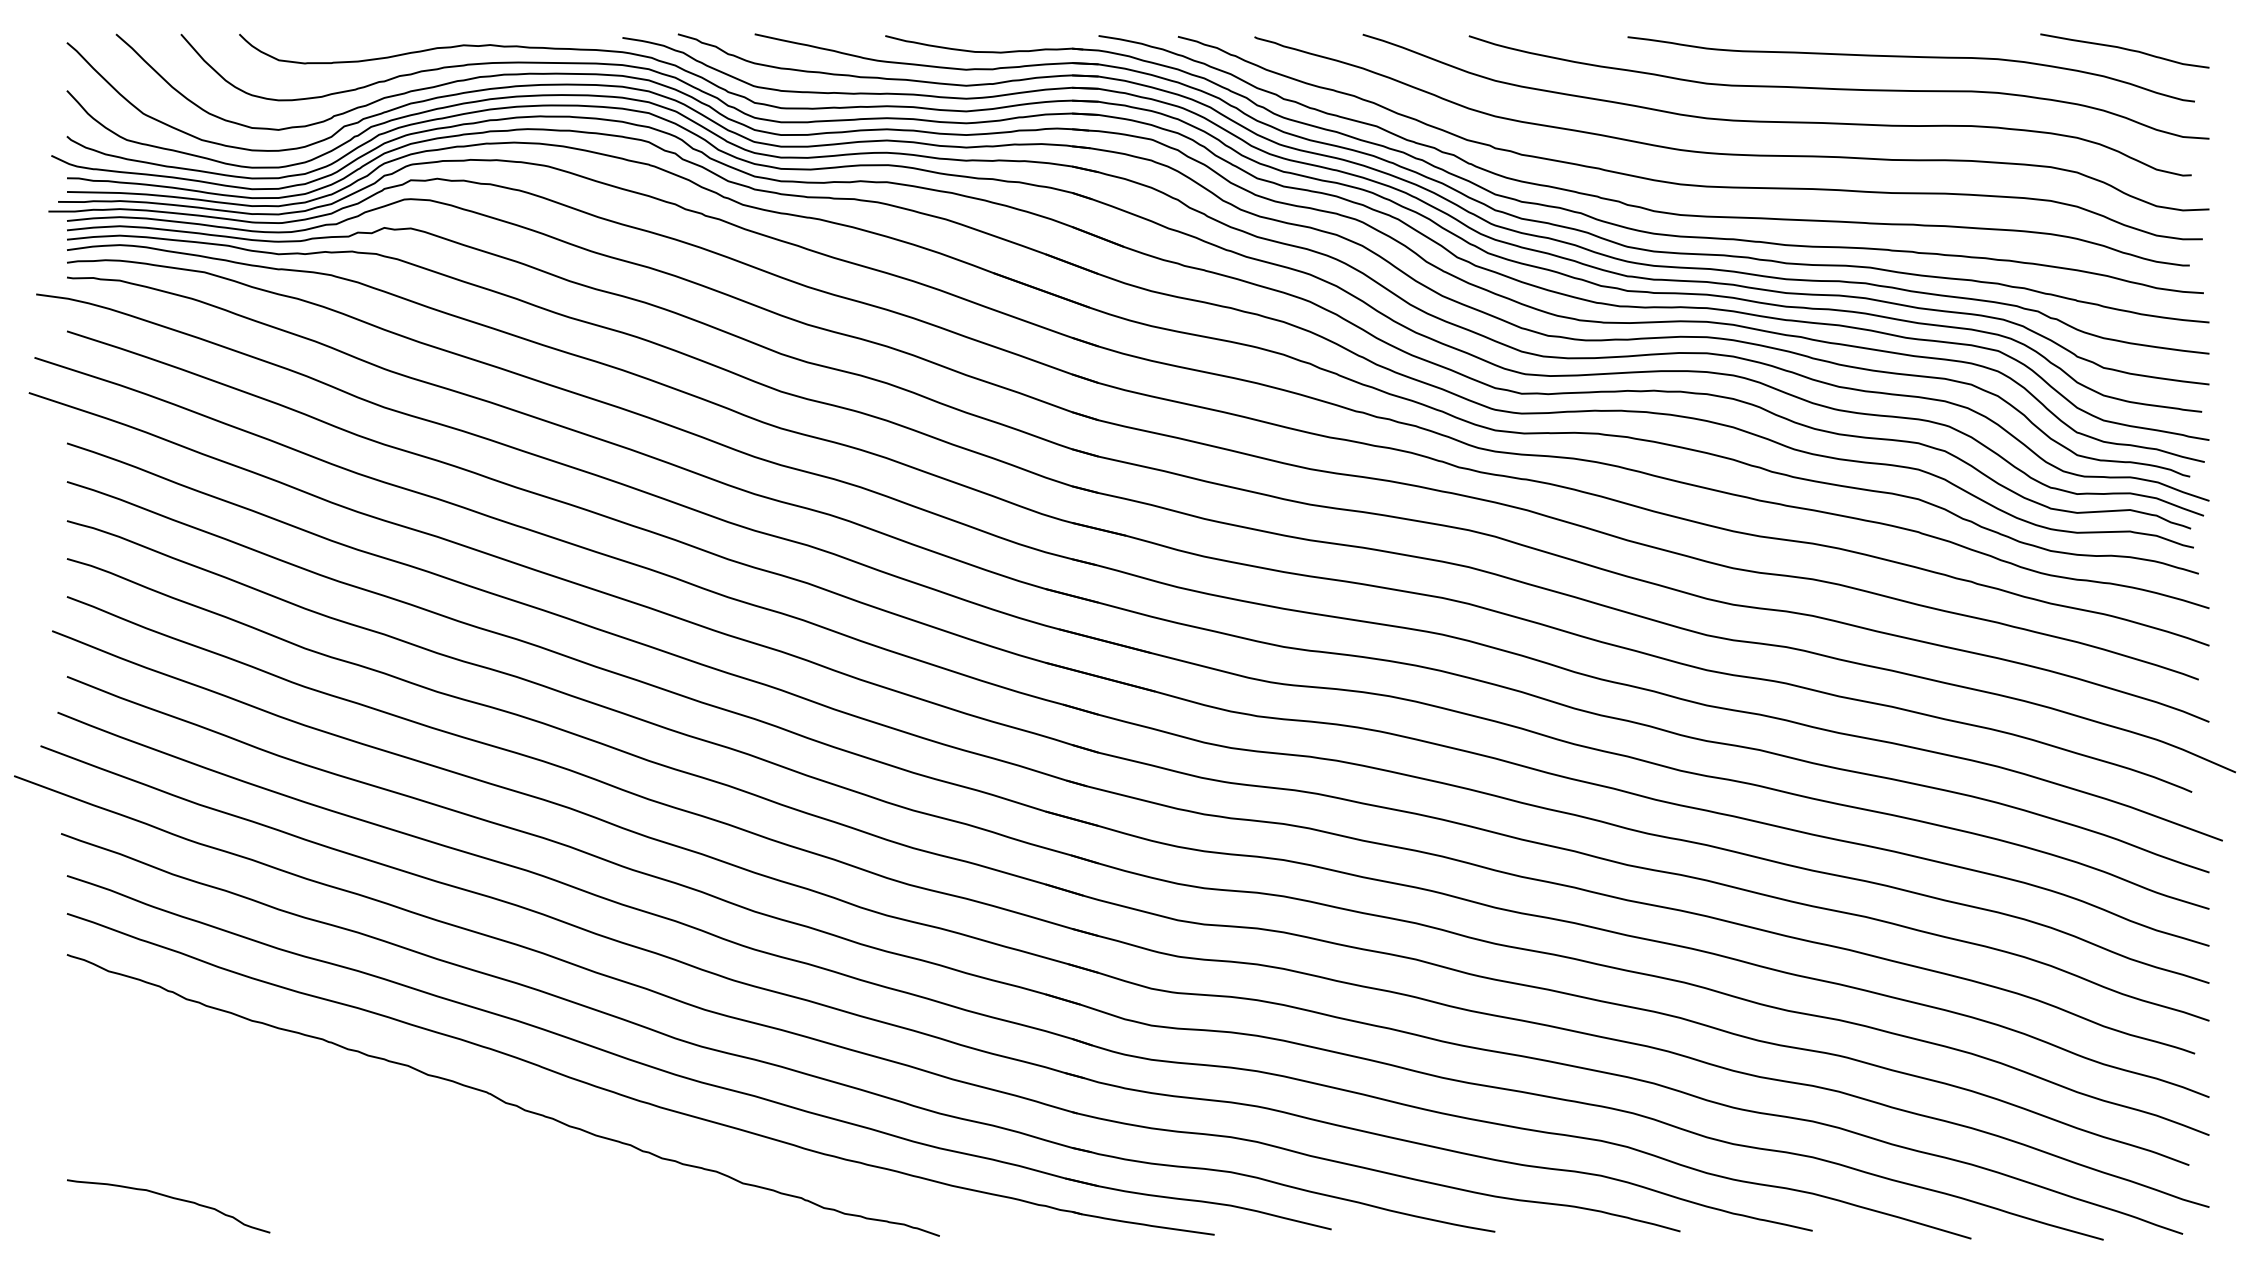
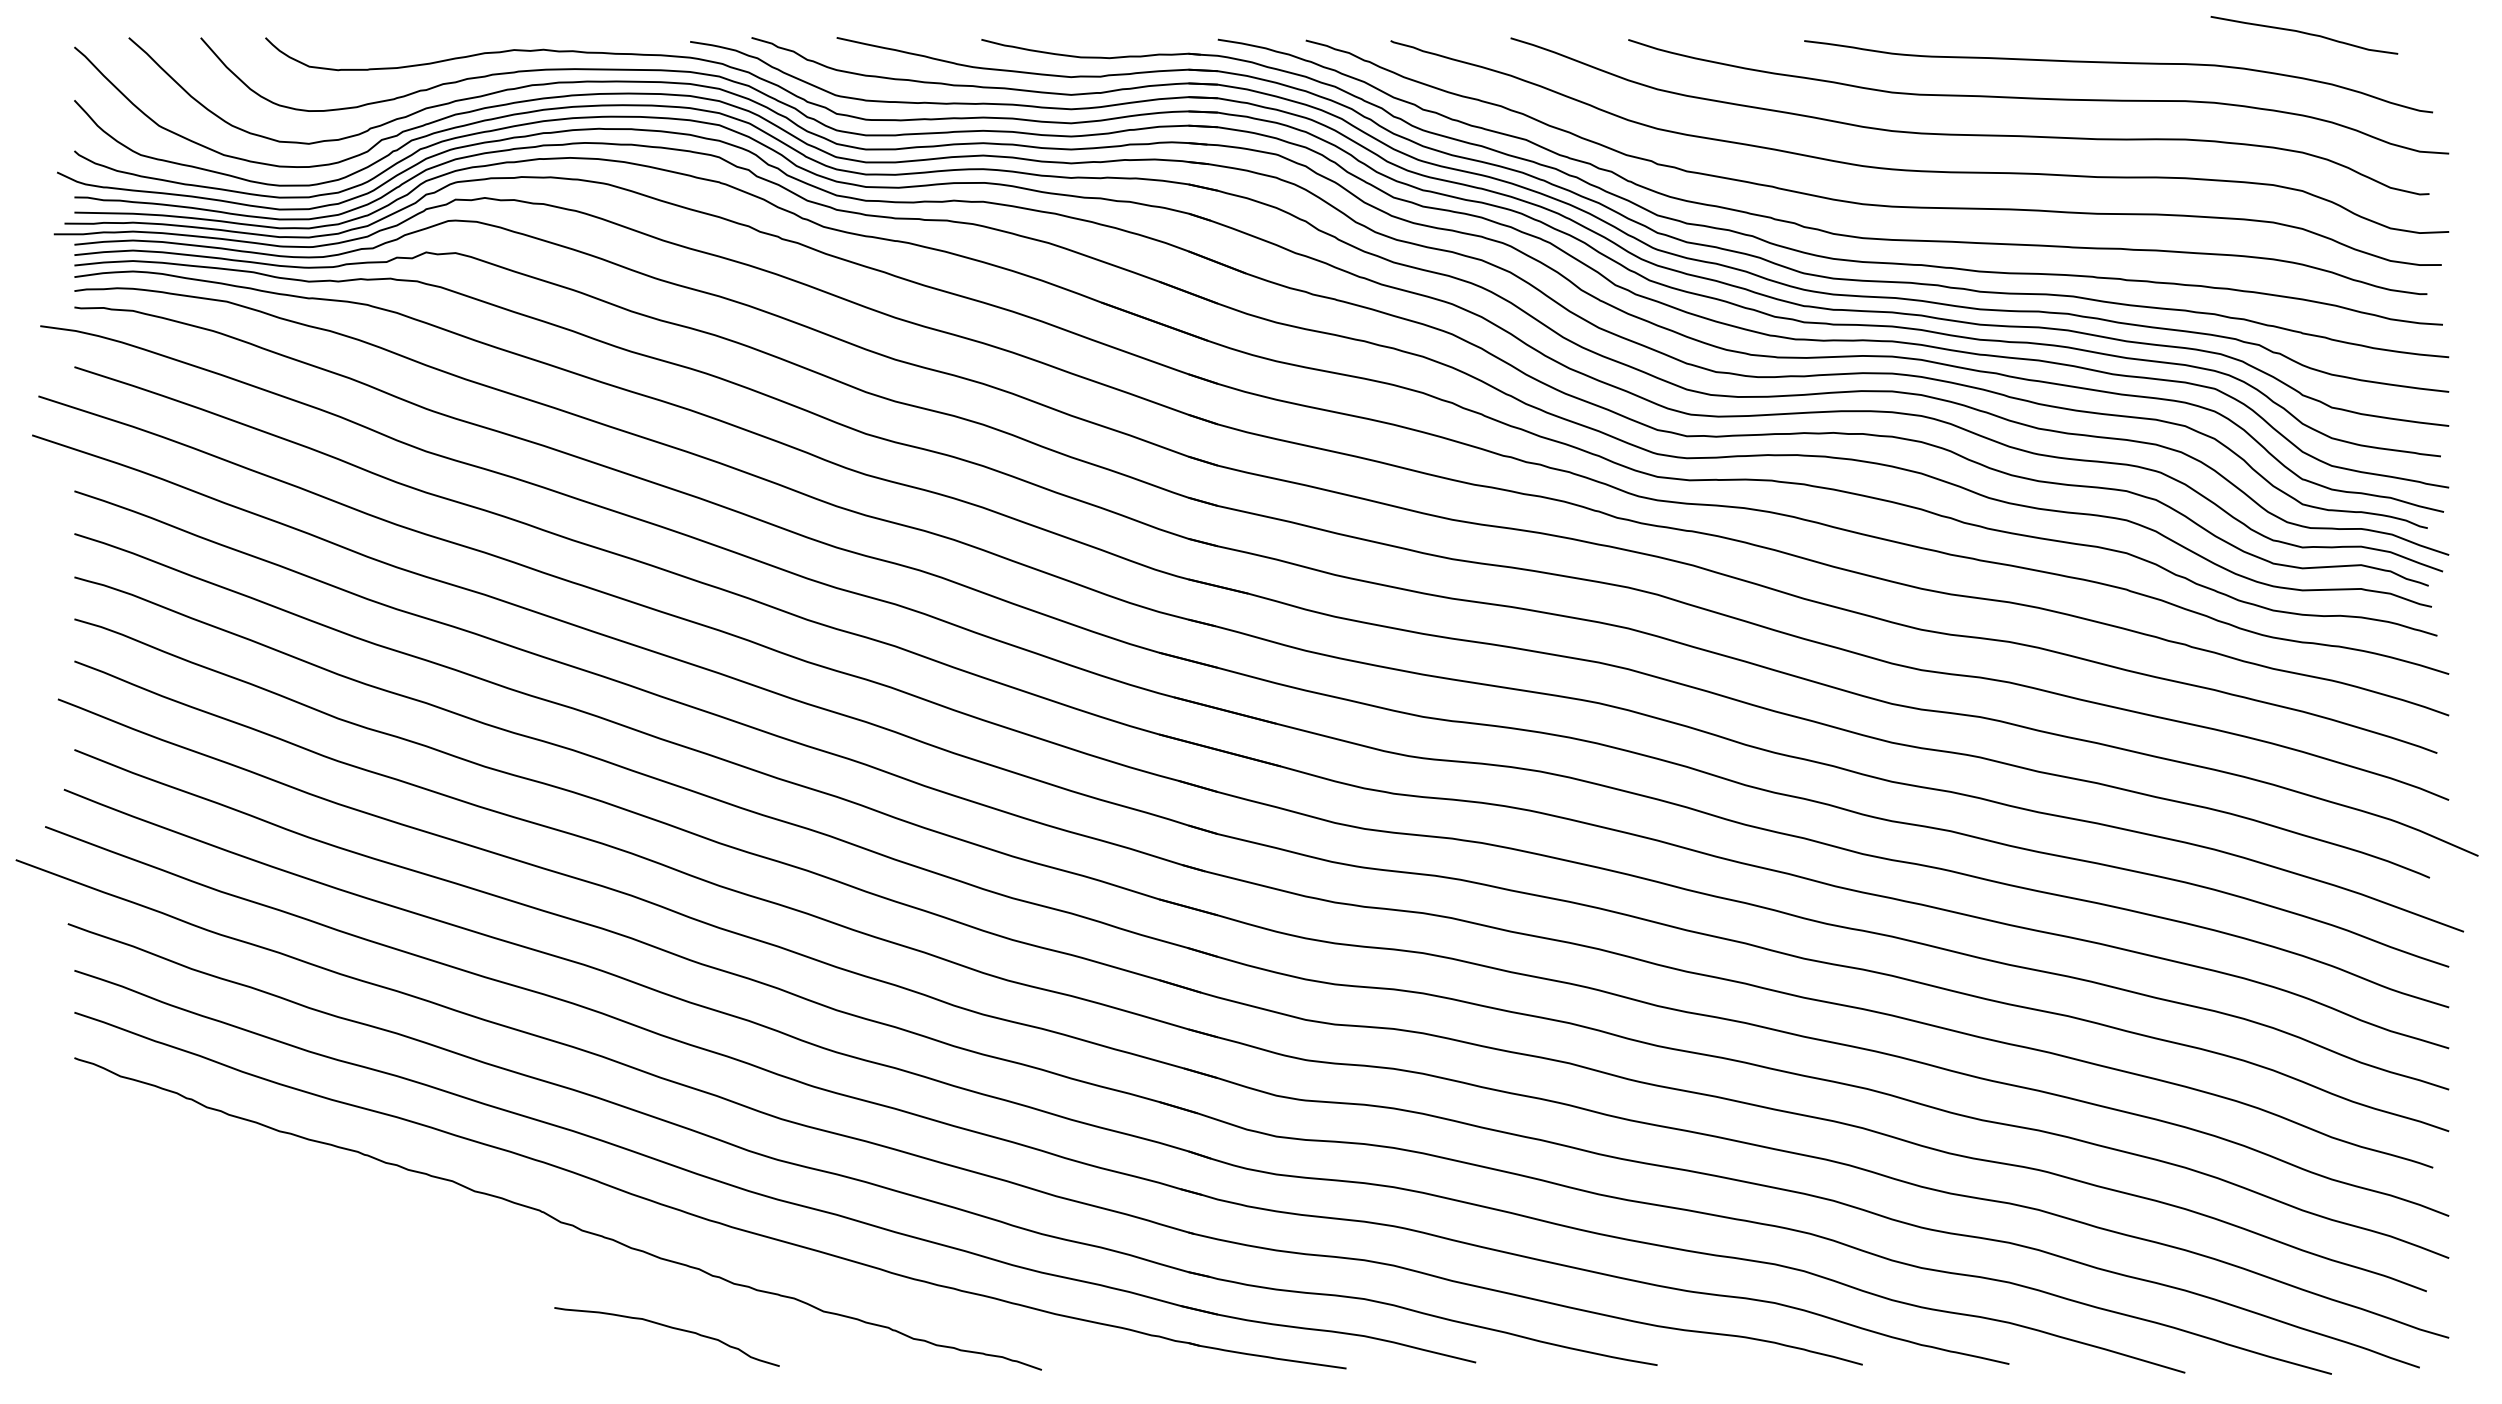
curve: (2124, 49) -> (2303, 33), moved
curve: (170, 1198) -> (669, 1328), moved

